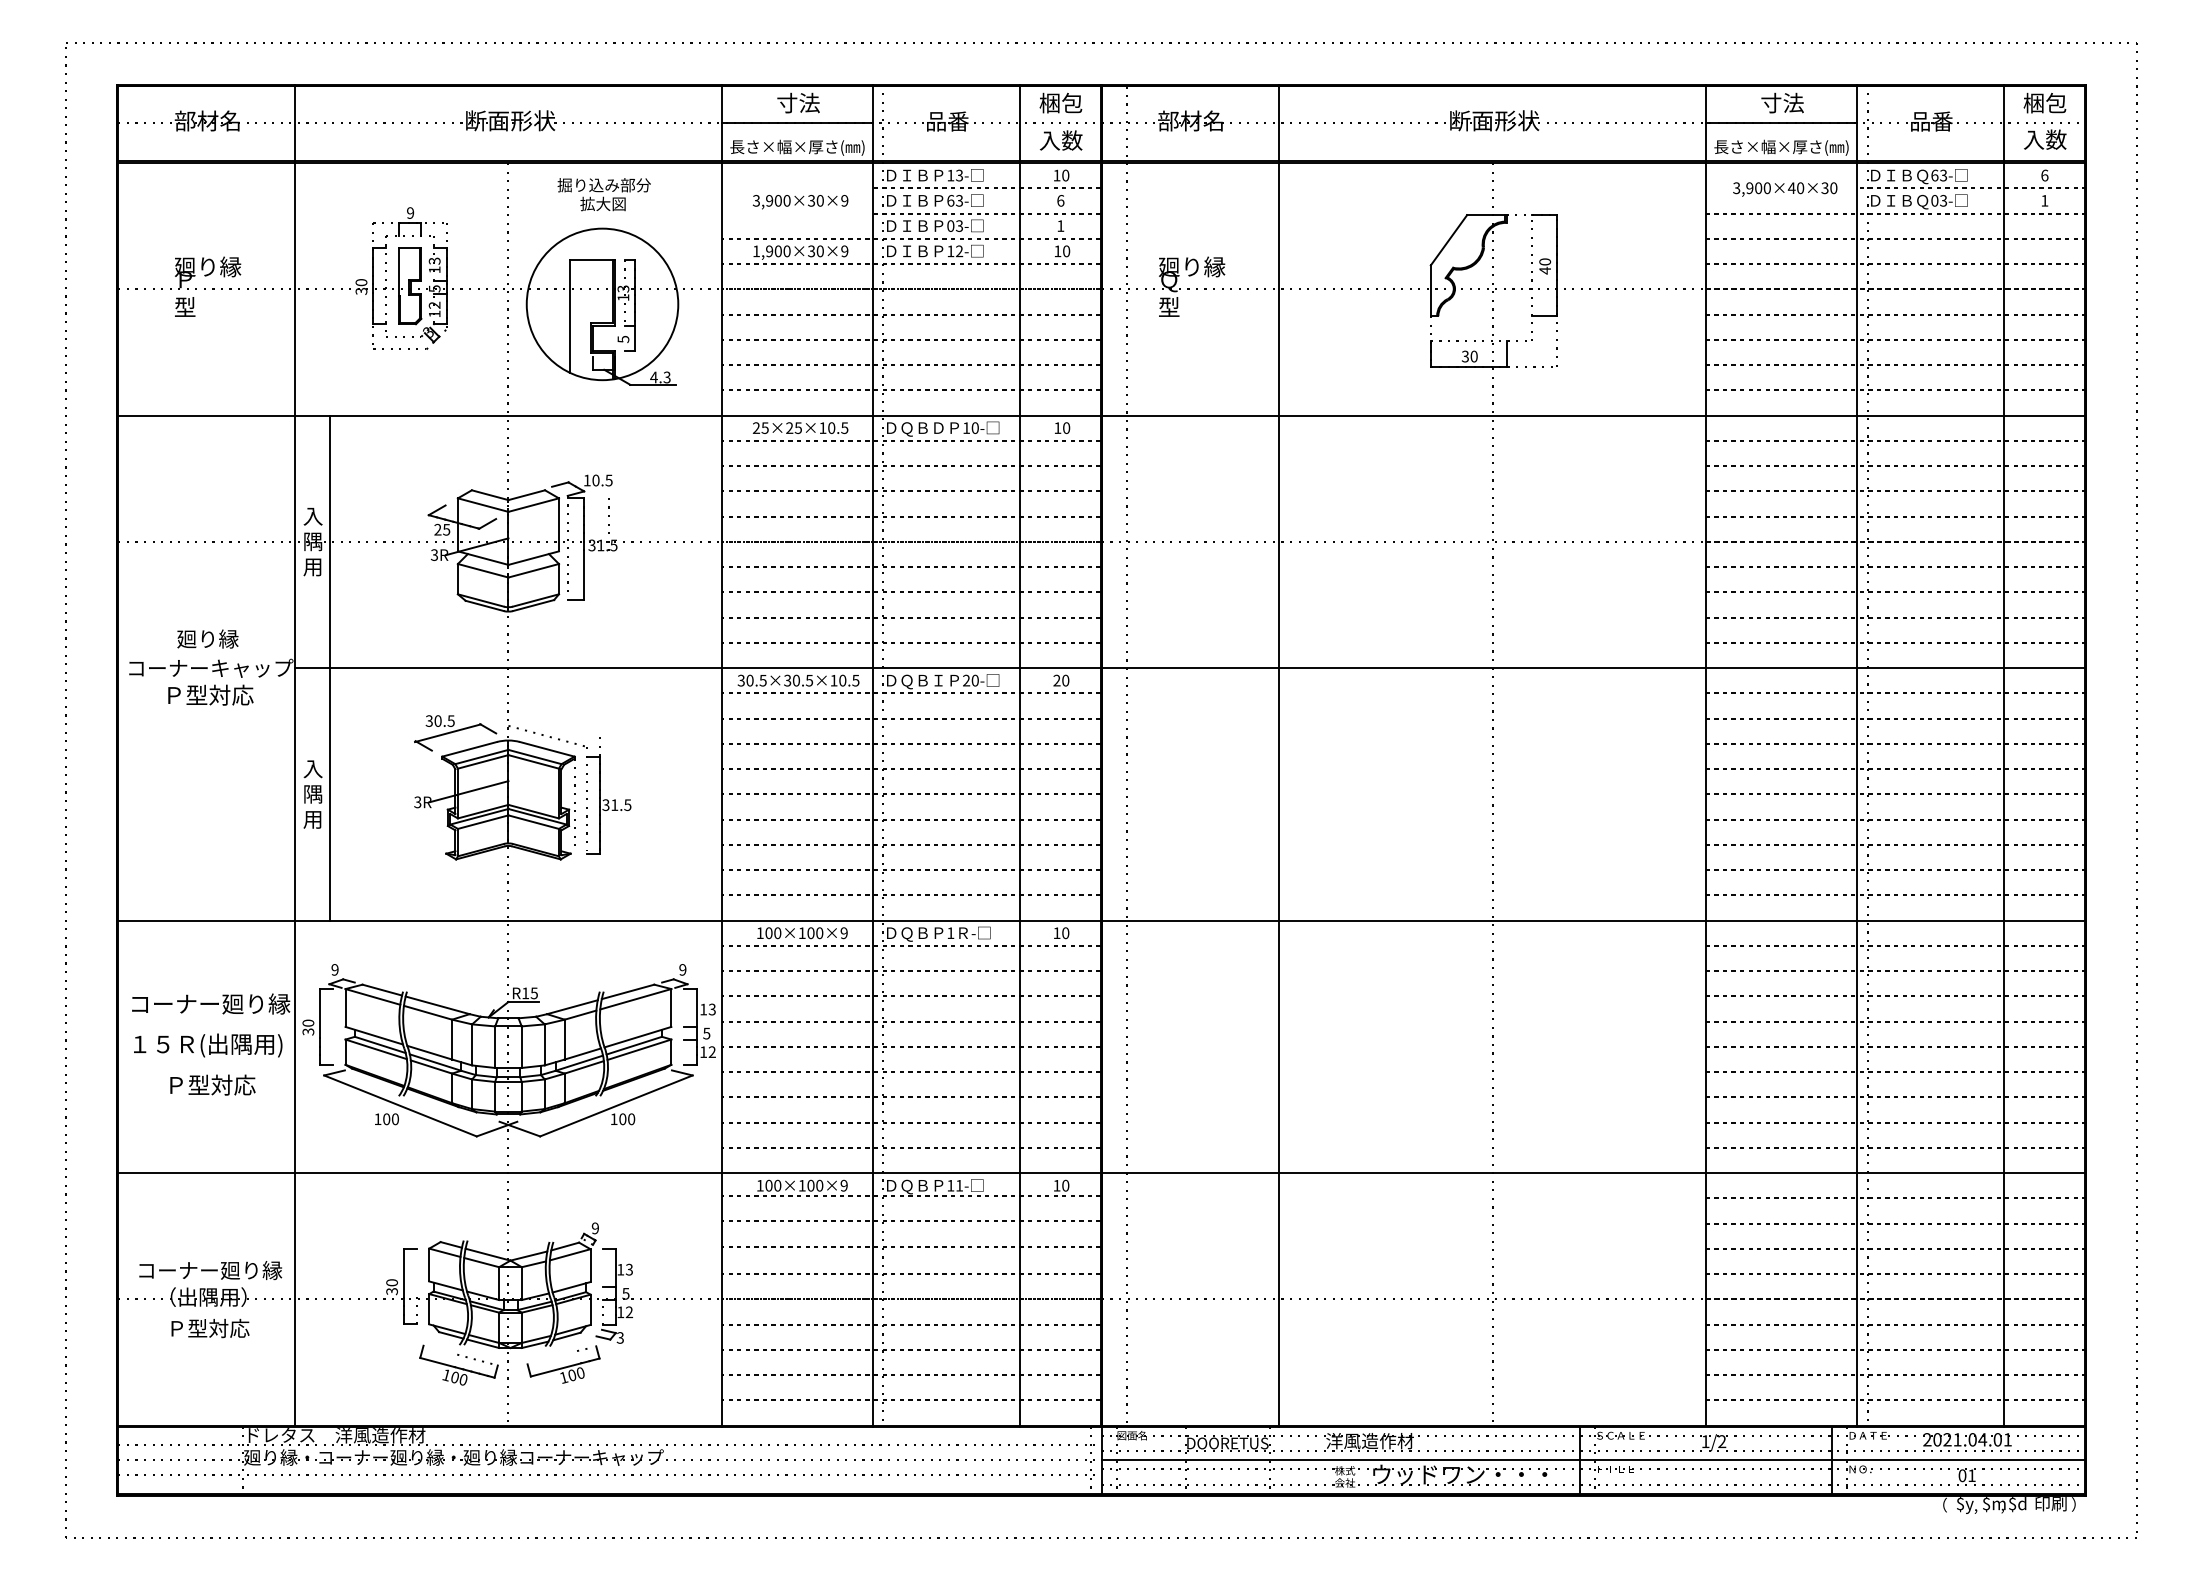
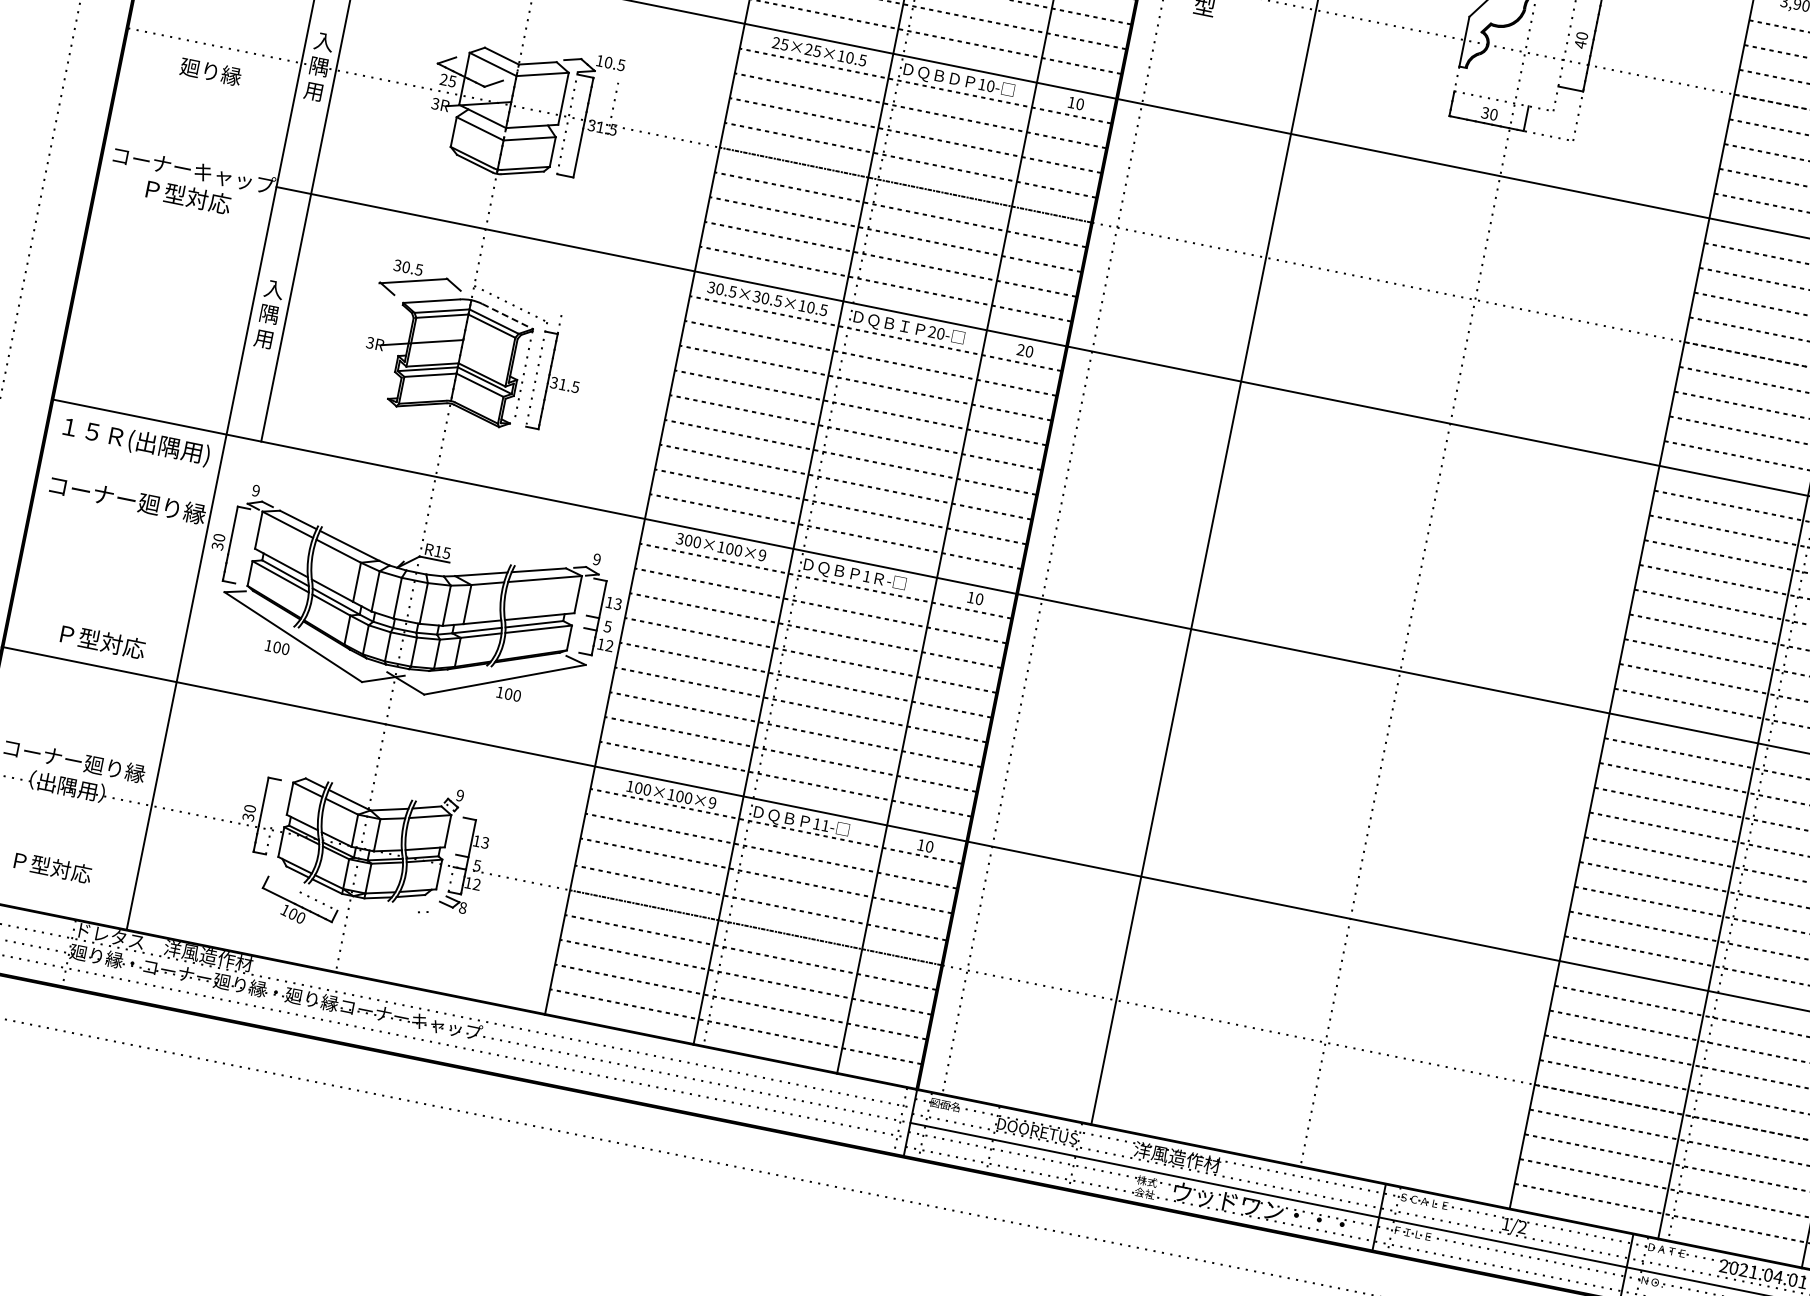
text: (207, 638) -> (210, 71), moved
line: (547, 749) -> (507, 316), solid -> dashed
text: (759, 933) -> (679, 539), 100×100×9 -> 300×100×9
text: (208, 1045) -> (136, 441), moved
text: (212, 1084) -> (102, 641), moved
text: (210, 1328) -> (52, 867), moved
text: (619, 1337) -> (462, 907), 3 -> 8
part: (563, 1364) -> (401, 922), removed

